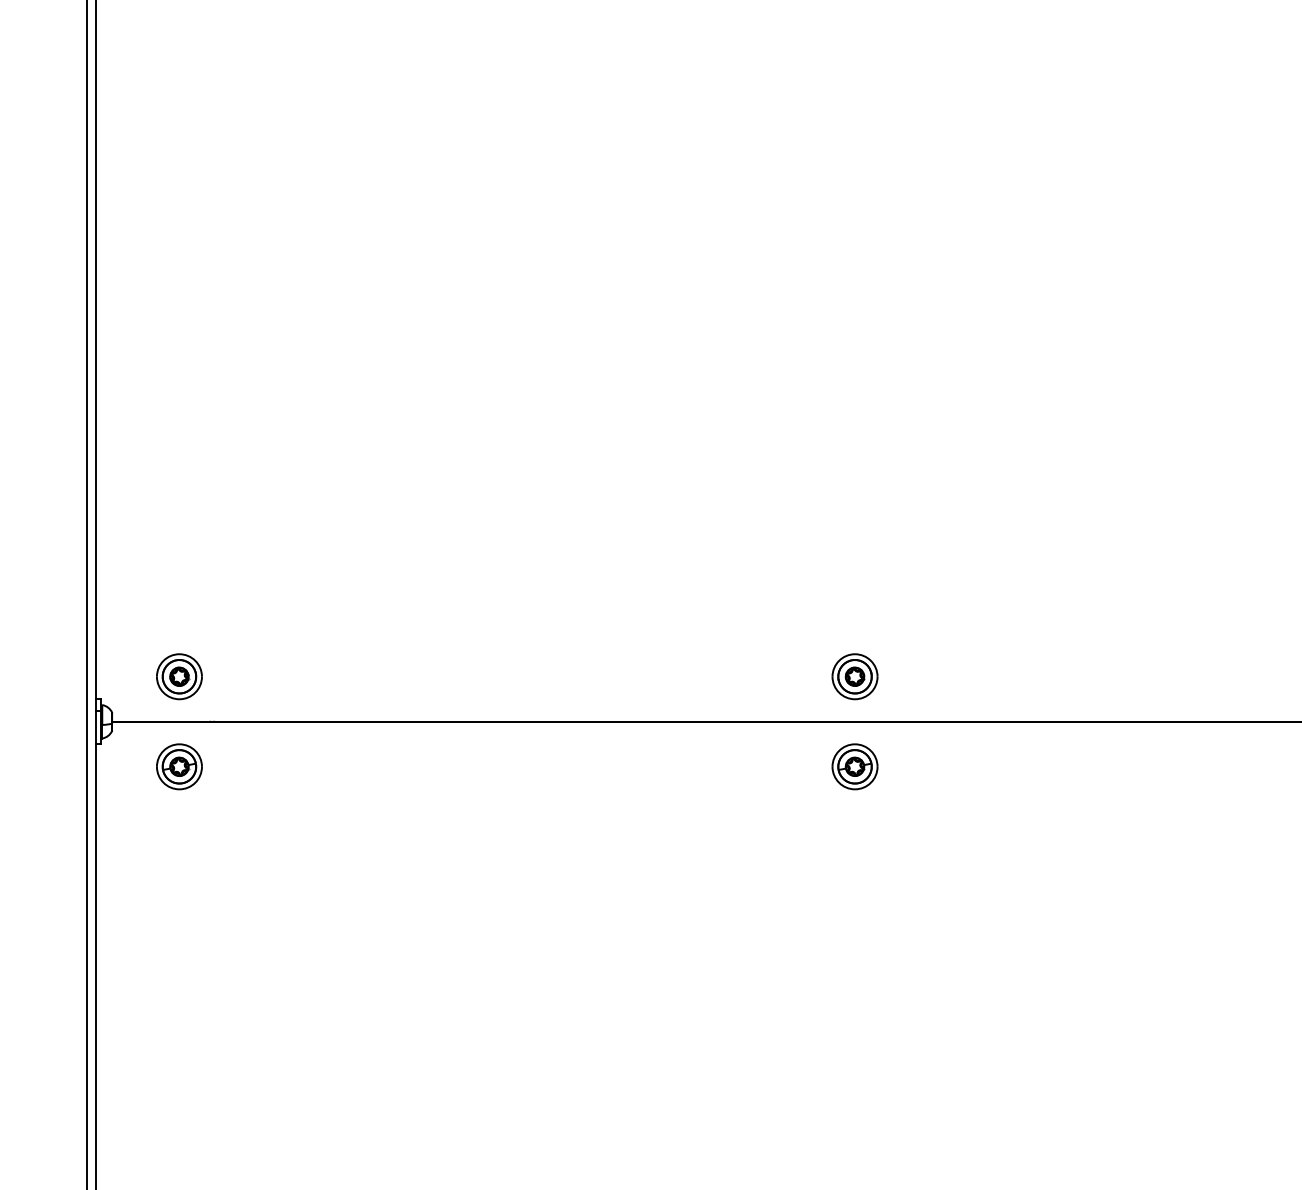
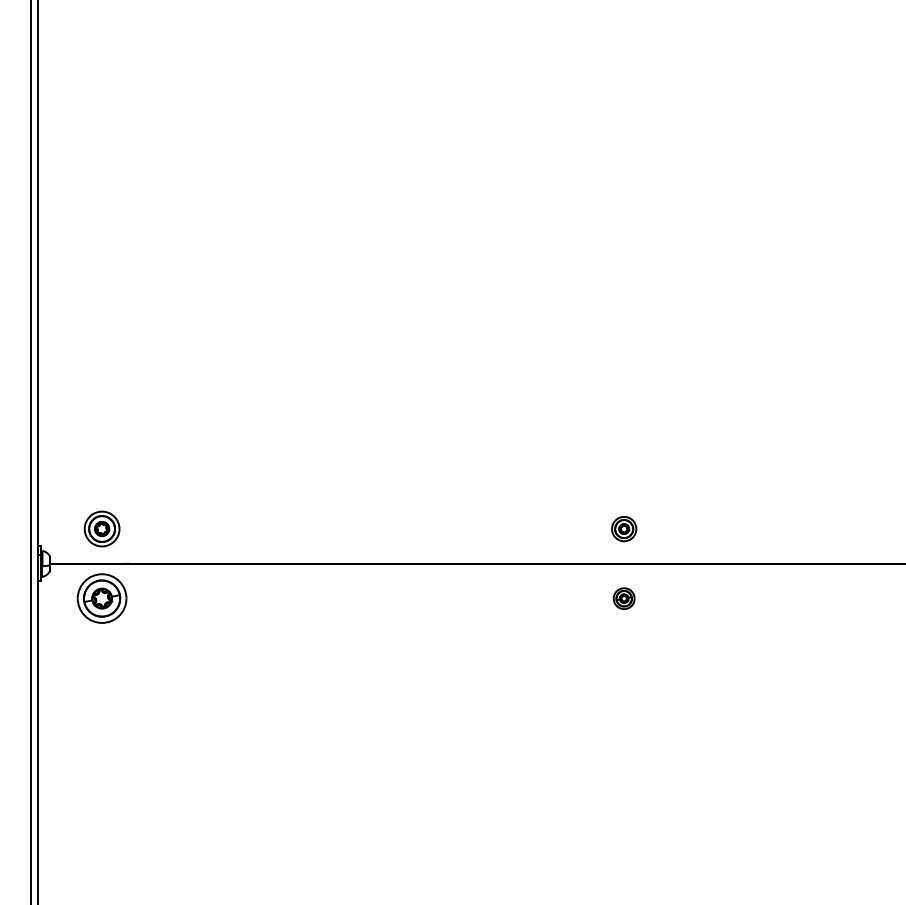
part: (854, 676) -> (623, 528), size x0.7
part: (179, 766) -> (102, 598), size x1.4
part: (854, 766) -> (623, 598), size x0.6

